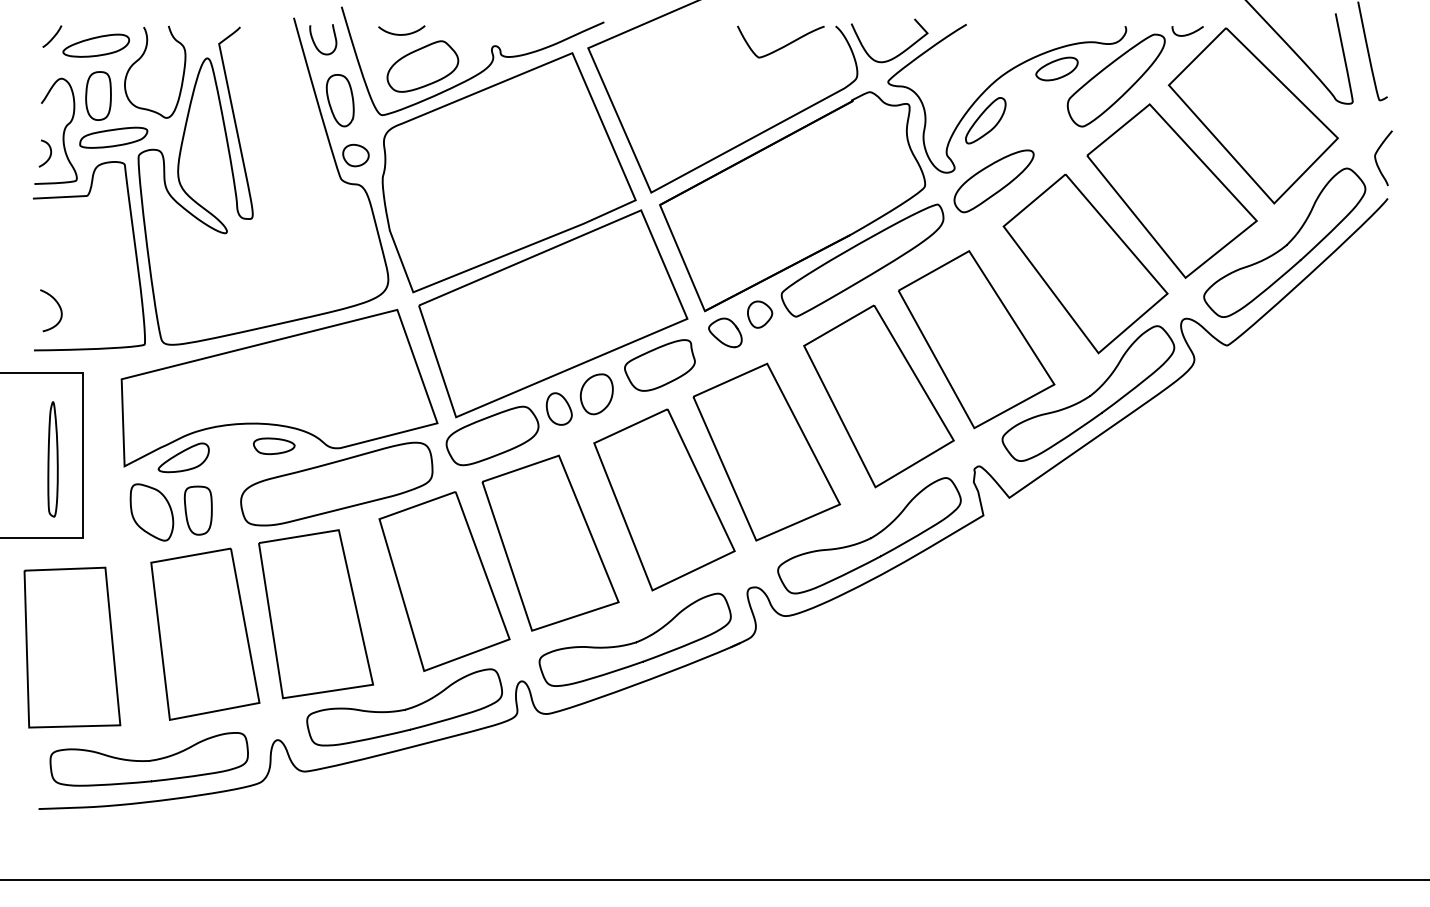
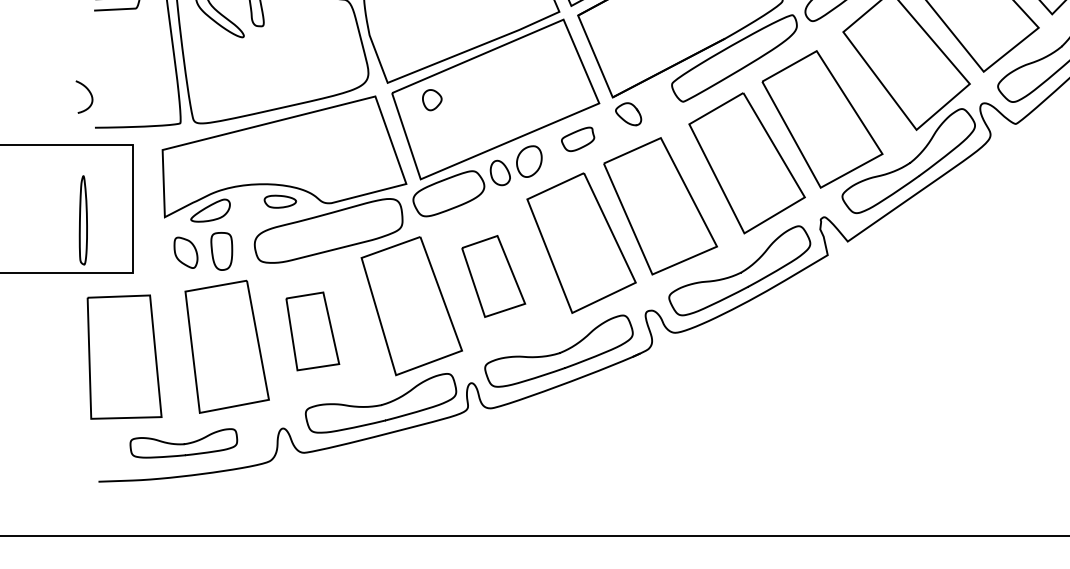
curve: (58, 306) -> (89, 93), moved
part: (760, 314) -> (432, 100), moved
part: (659, 365) -> (577, 139), size x0.6
part: (52, 459) -> (83, 220), moved
part: (151, 512) -> (185, 252), size x0.7
part: (550, 542) -> (493, 276), size x0.6
part: (316, 614) -> (312, 331), size x0.6
part: (148, 759) -> (183, 443), size x0.7

